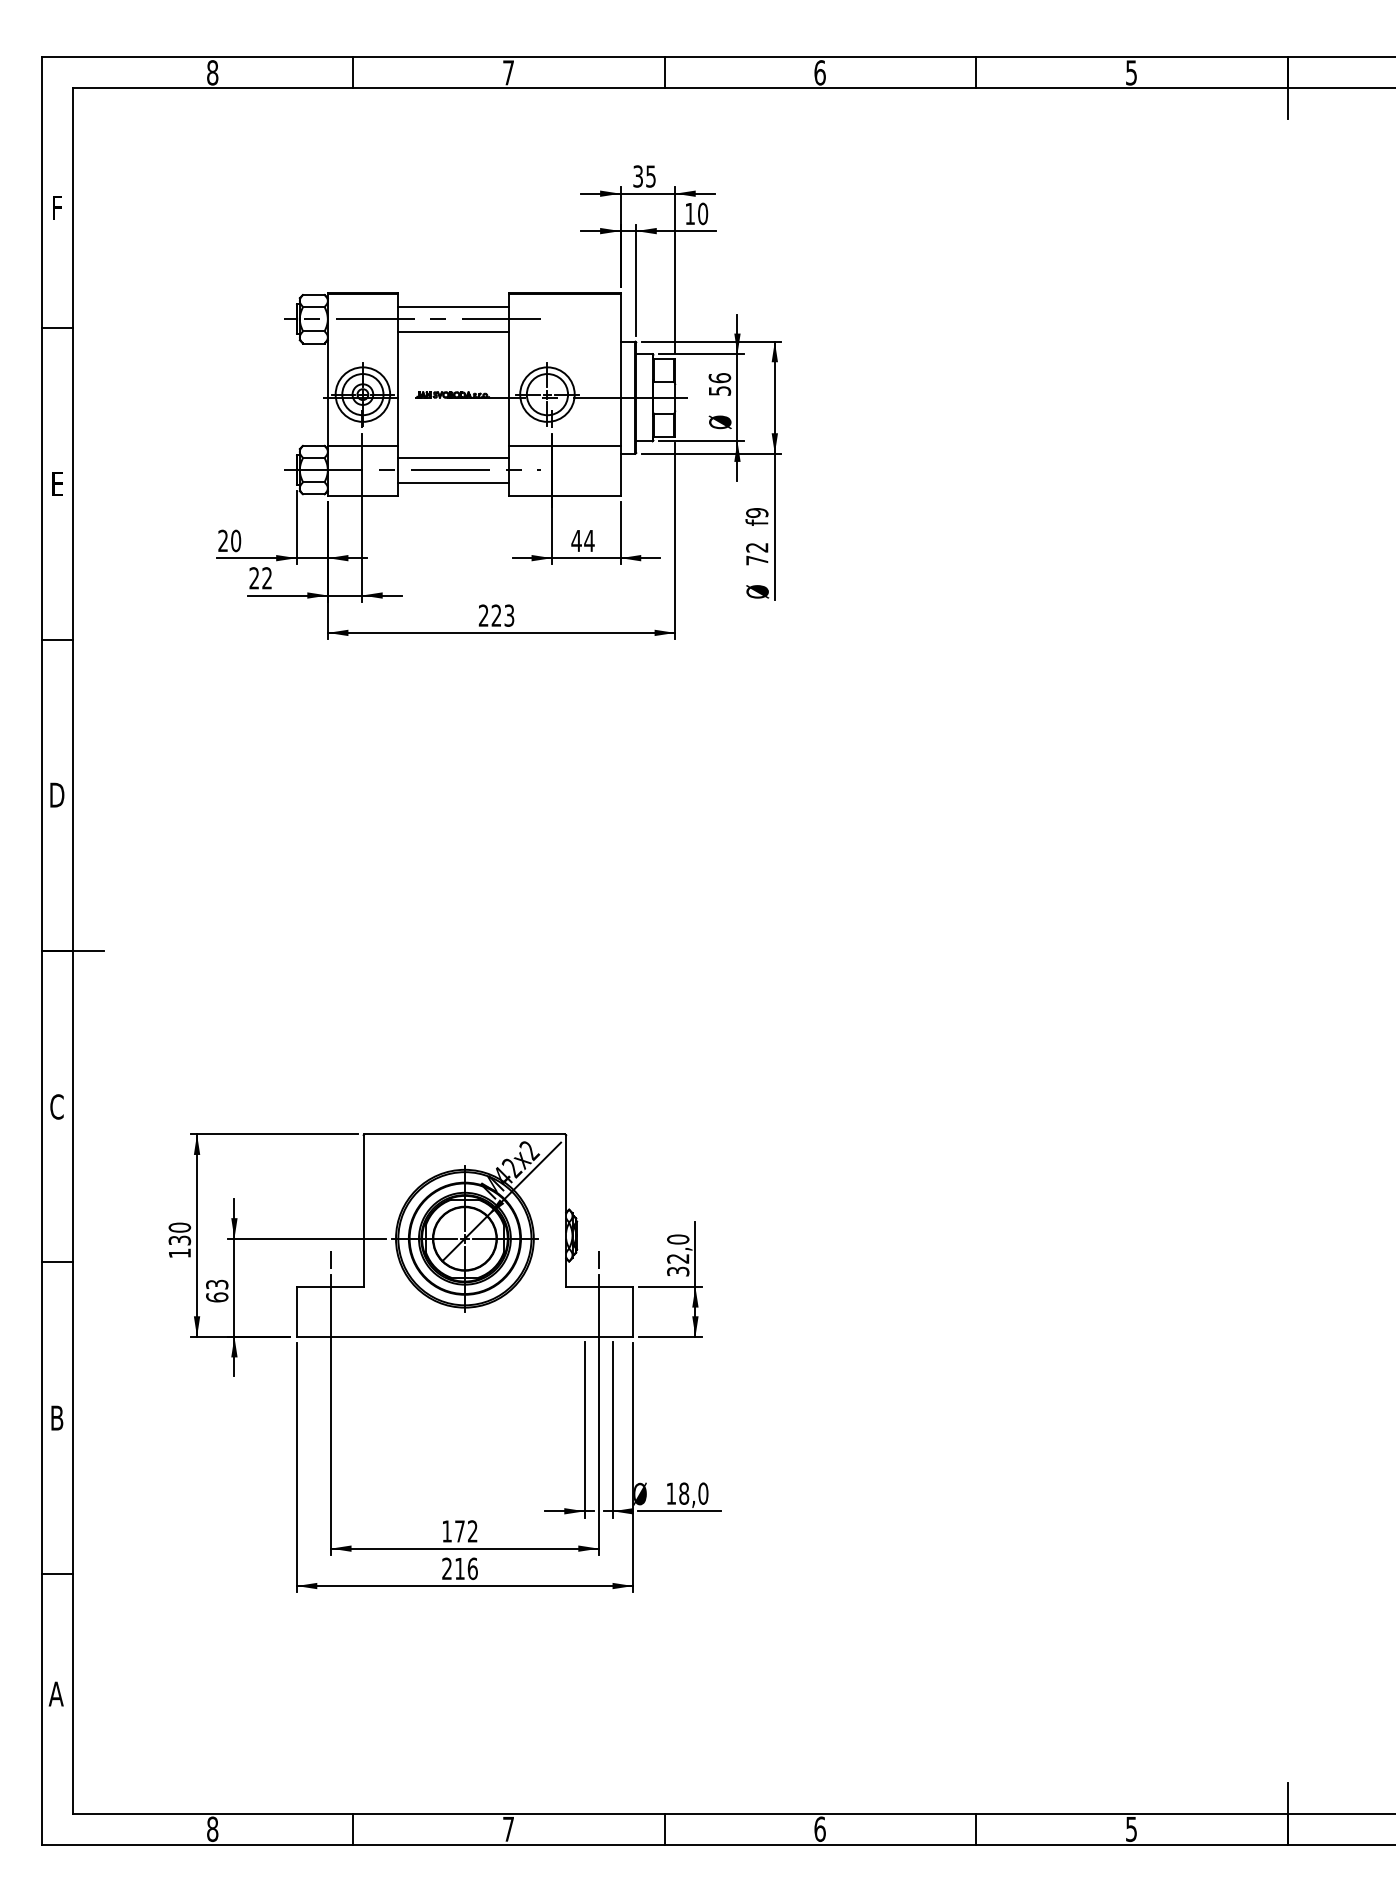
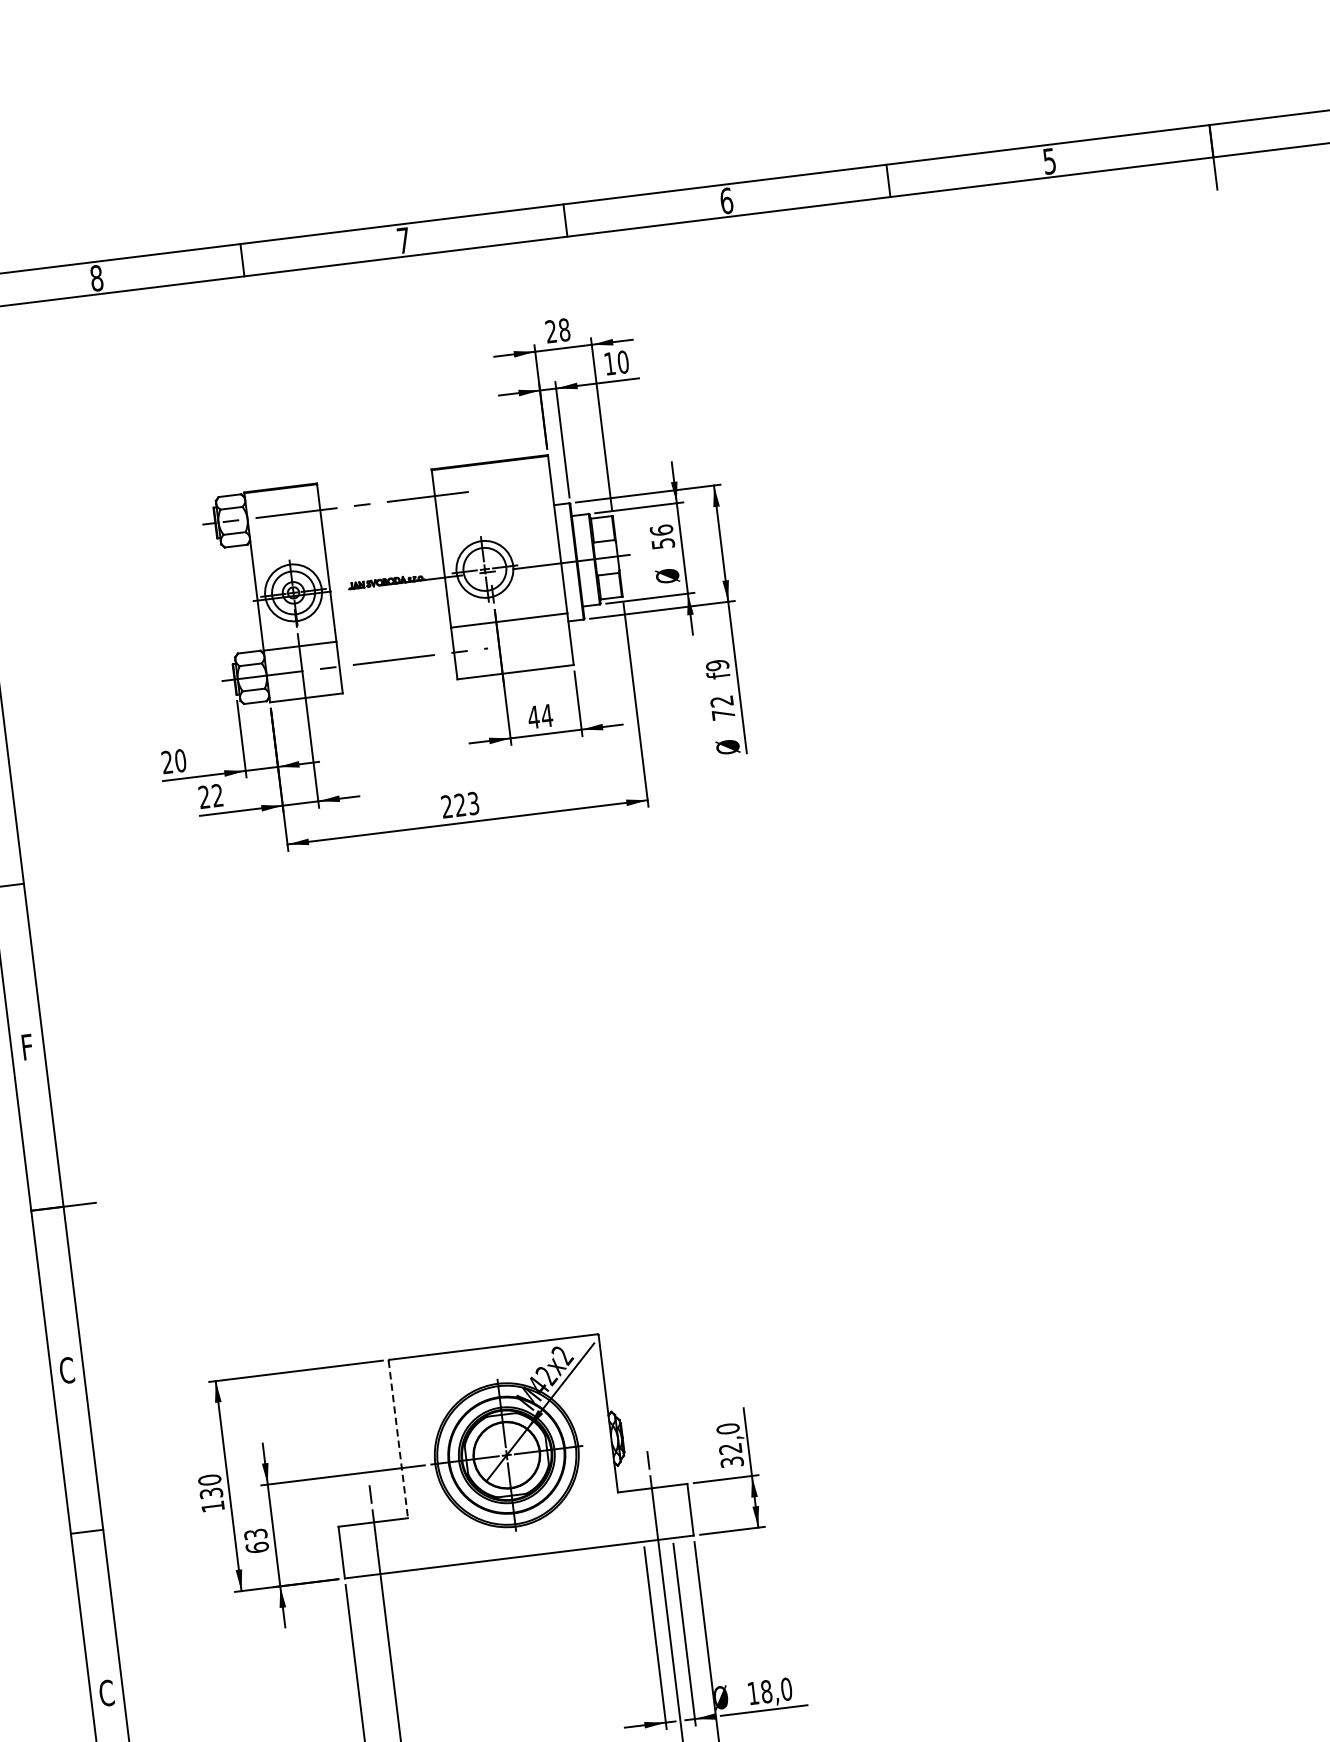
text: (644, 176) -> (557, 330), 35 -> 28
line: (452, 306) -> (375, 490), removed
line: (452, 331) -> (378, 516), removed
line: (452, 457) -> (394, 646), removed
line: (452, 482) -> (397, 672), removed
text: (57, 794) -> (27, 1046), D -> F
line: (363, 1211) -> (398, 1439), solid -> dashed
text: (56, 1417) -> (106, 1692), B -> C

